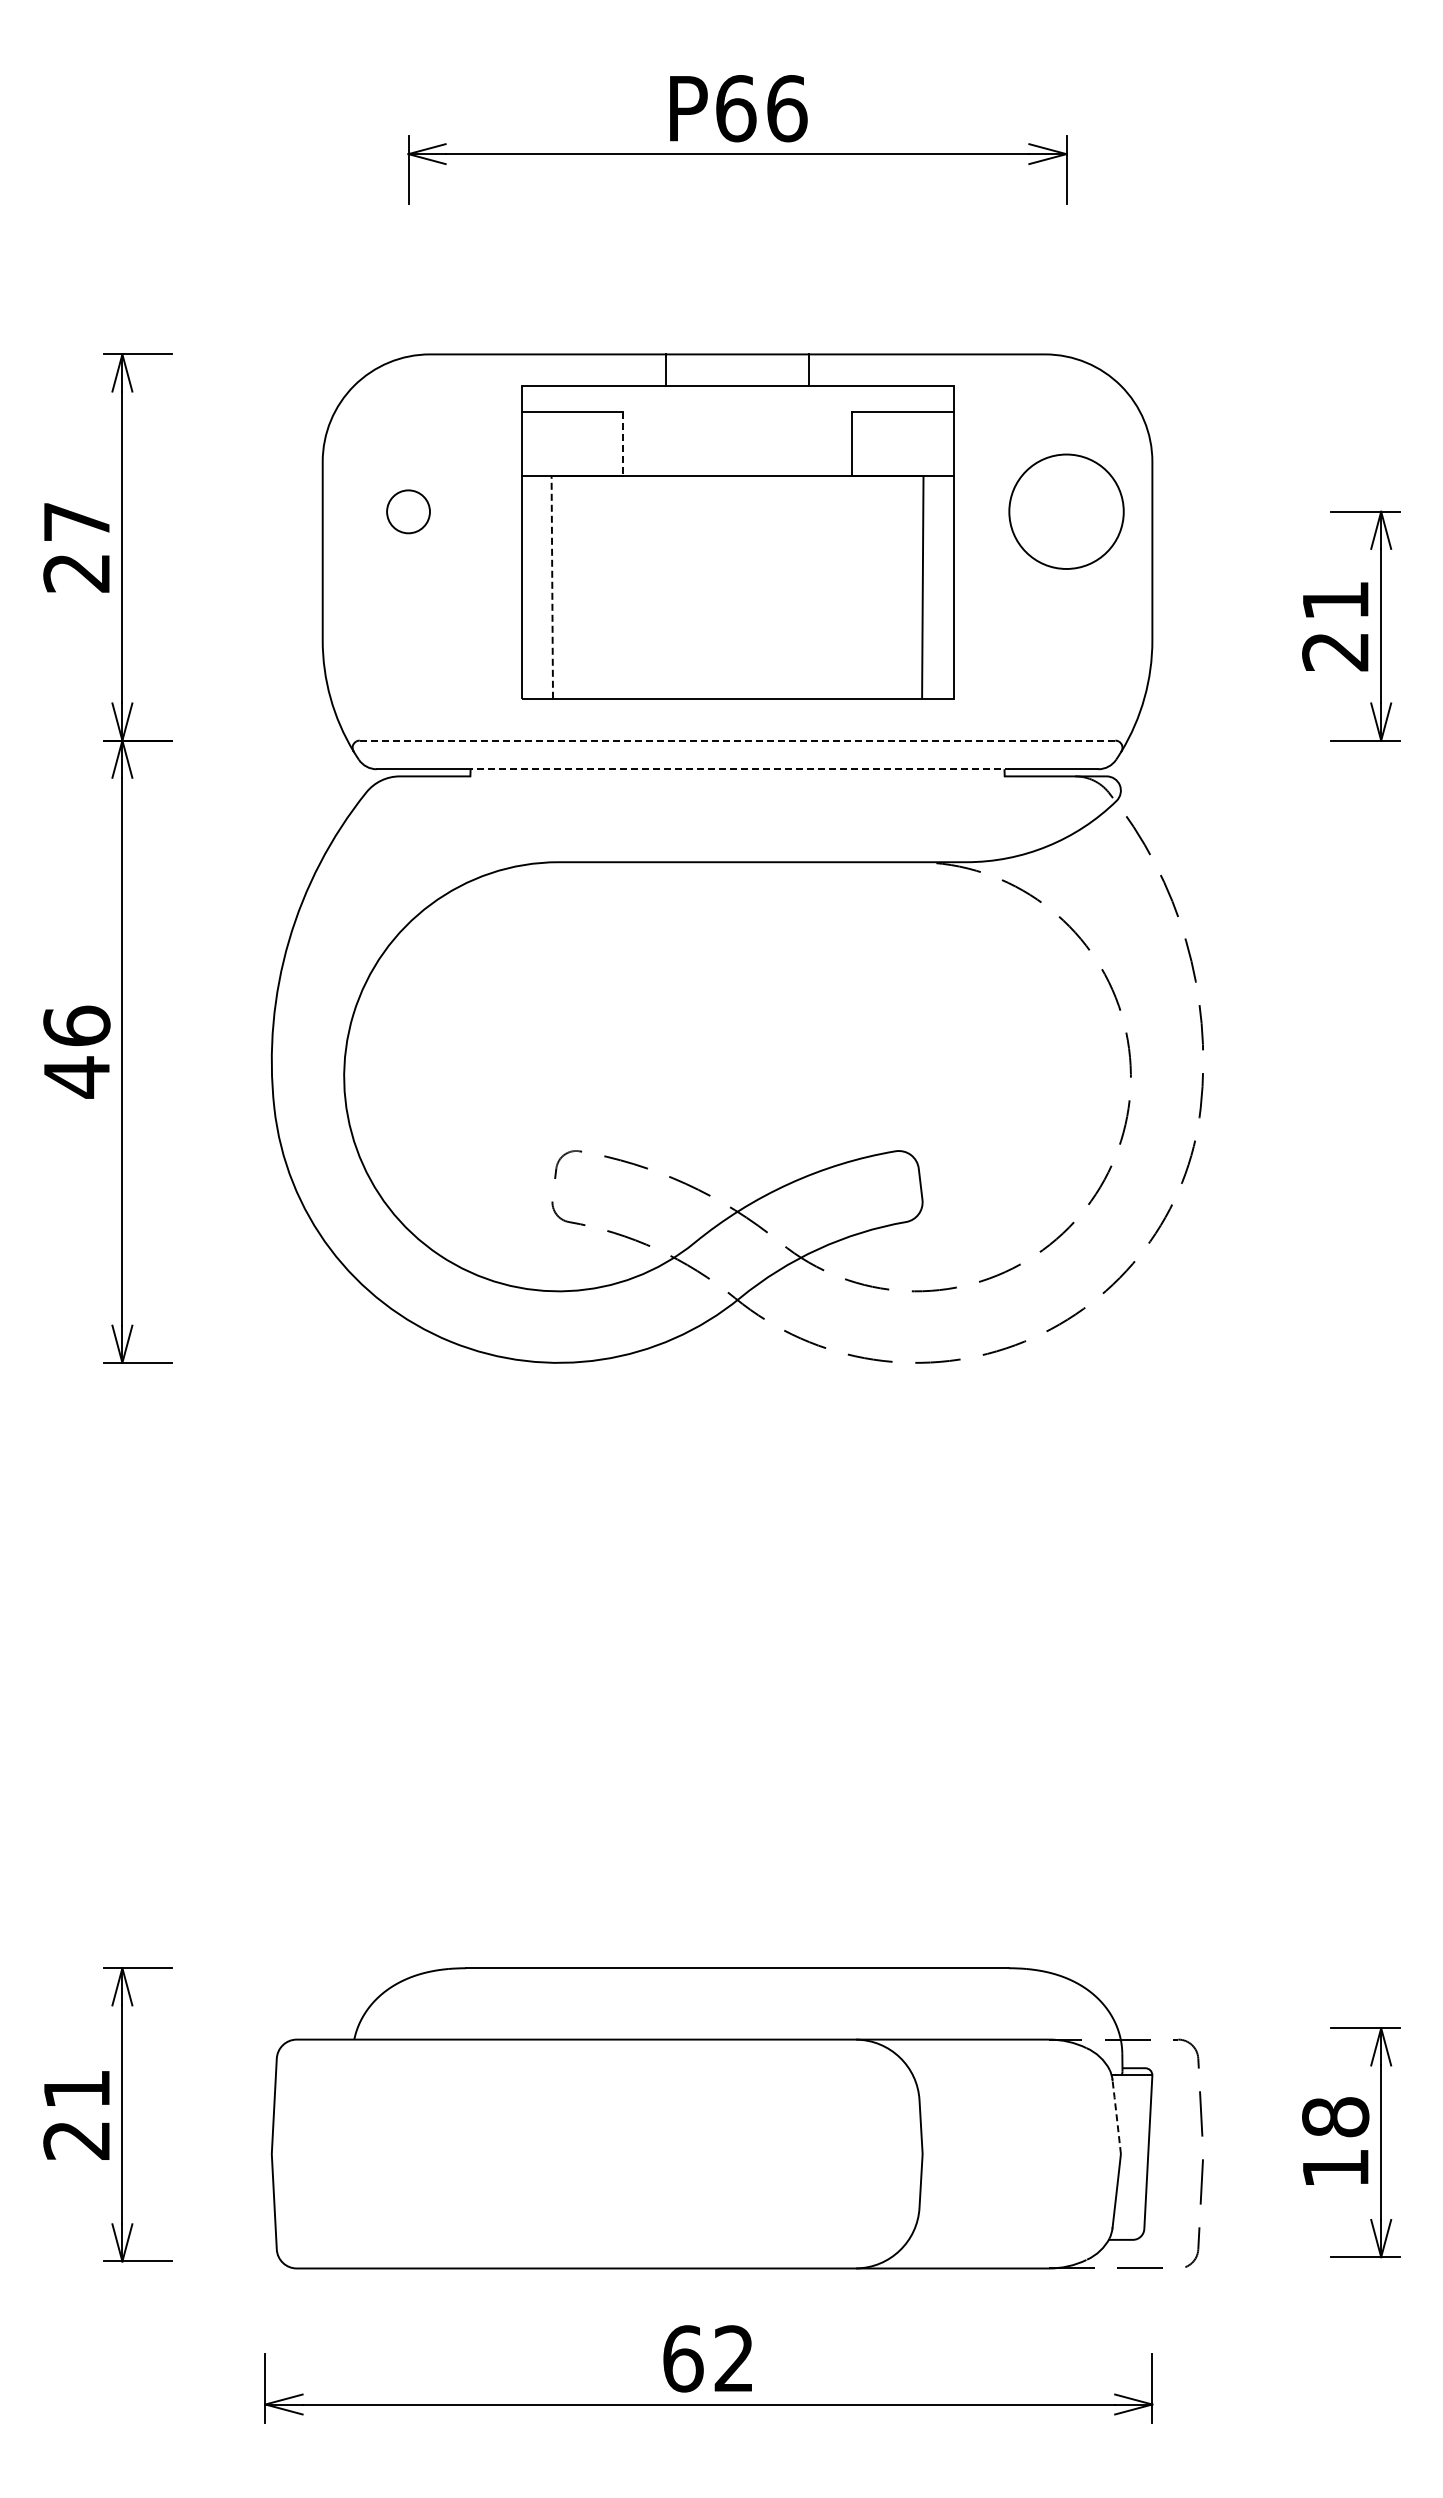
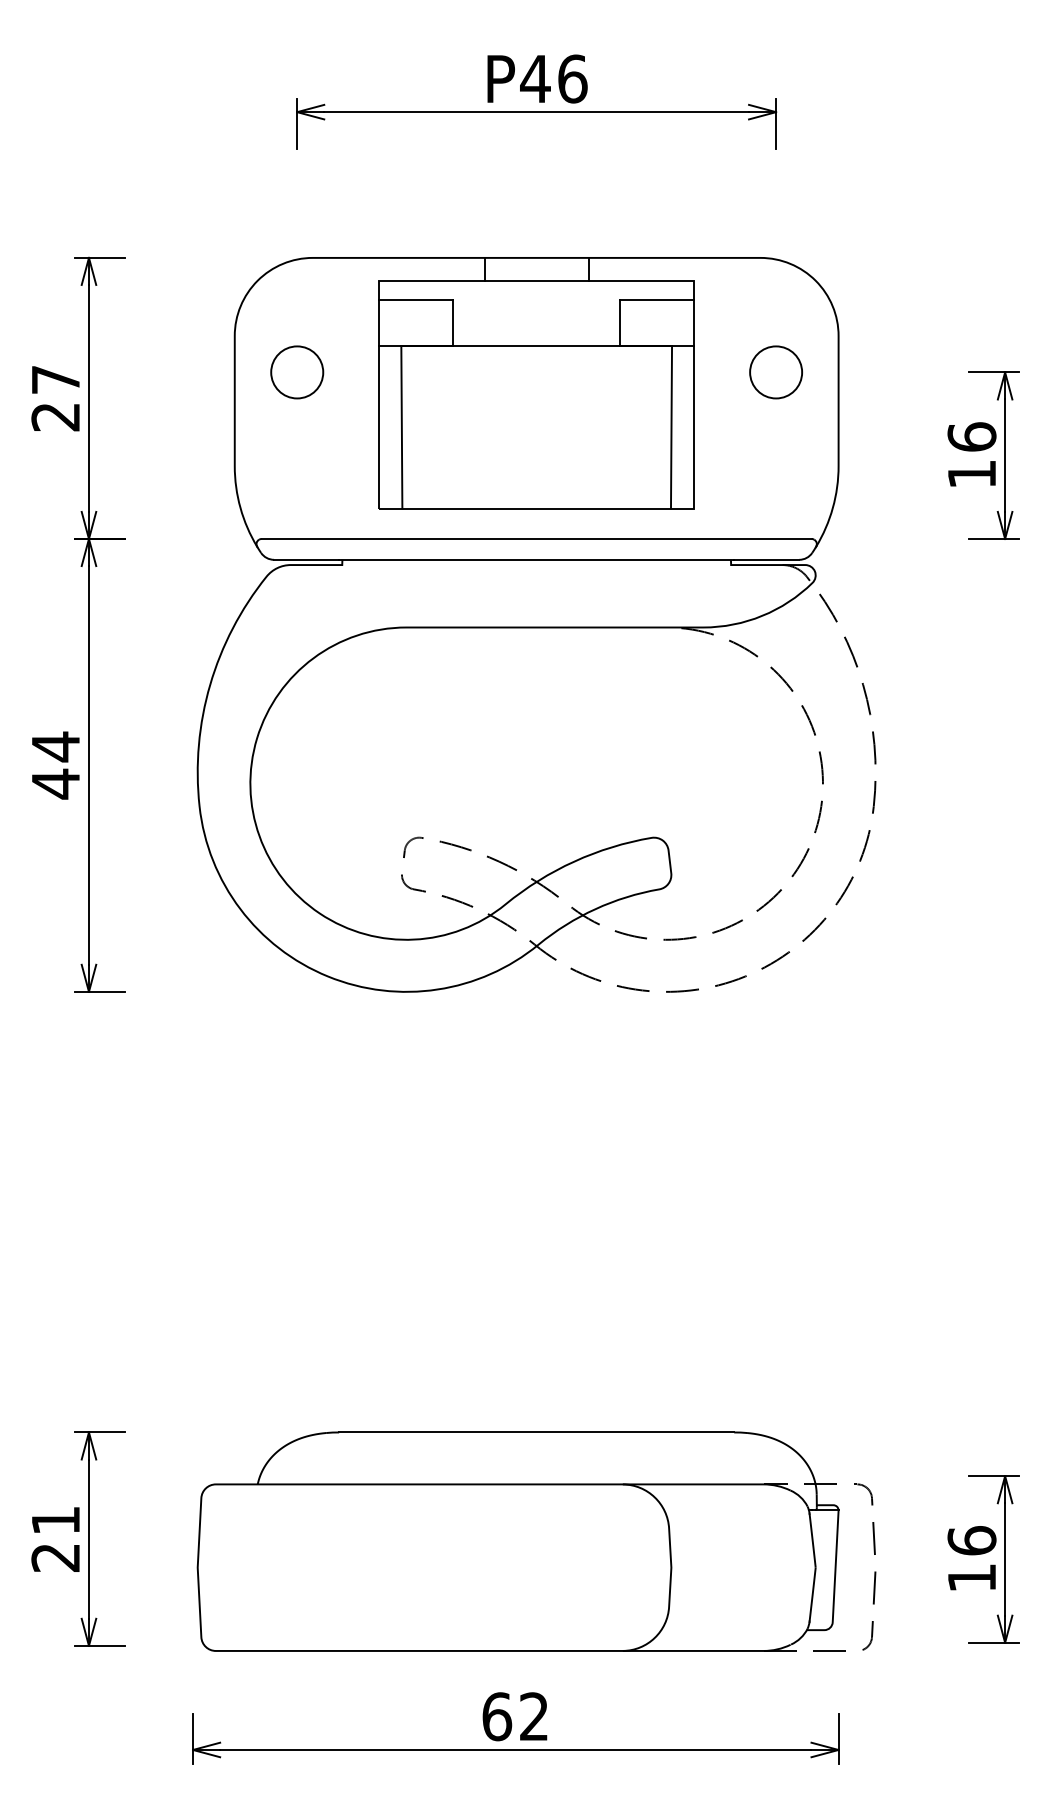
text: (735, 108) -> (535, 78), P66 -> P46
line: (623, 444) -> (453, 323), dashed -> solid
circle: (408, 511) -> (297, 372), size x1.67
circle: (1066, 511) -> (776, 372), size x0.62
line: (552, 586) -> (402, 426), dashed -> solid
text: (1335, 625) -> (971, 455), 21 -> 16
line: (737, 740) -> (536, 538), dashed -> solid
line: (738, 769) -> (537, 560), dashed -> solid
text: (76, 1026) -> (55, 747), 46 -> 44
line: (1116, 2116) -> (812, 1540), dashed -> solid
text: (1335, 2116) -> (971, 1540), 18 -> 16

